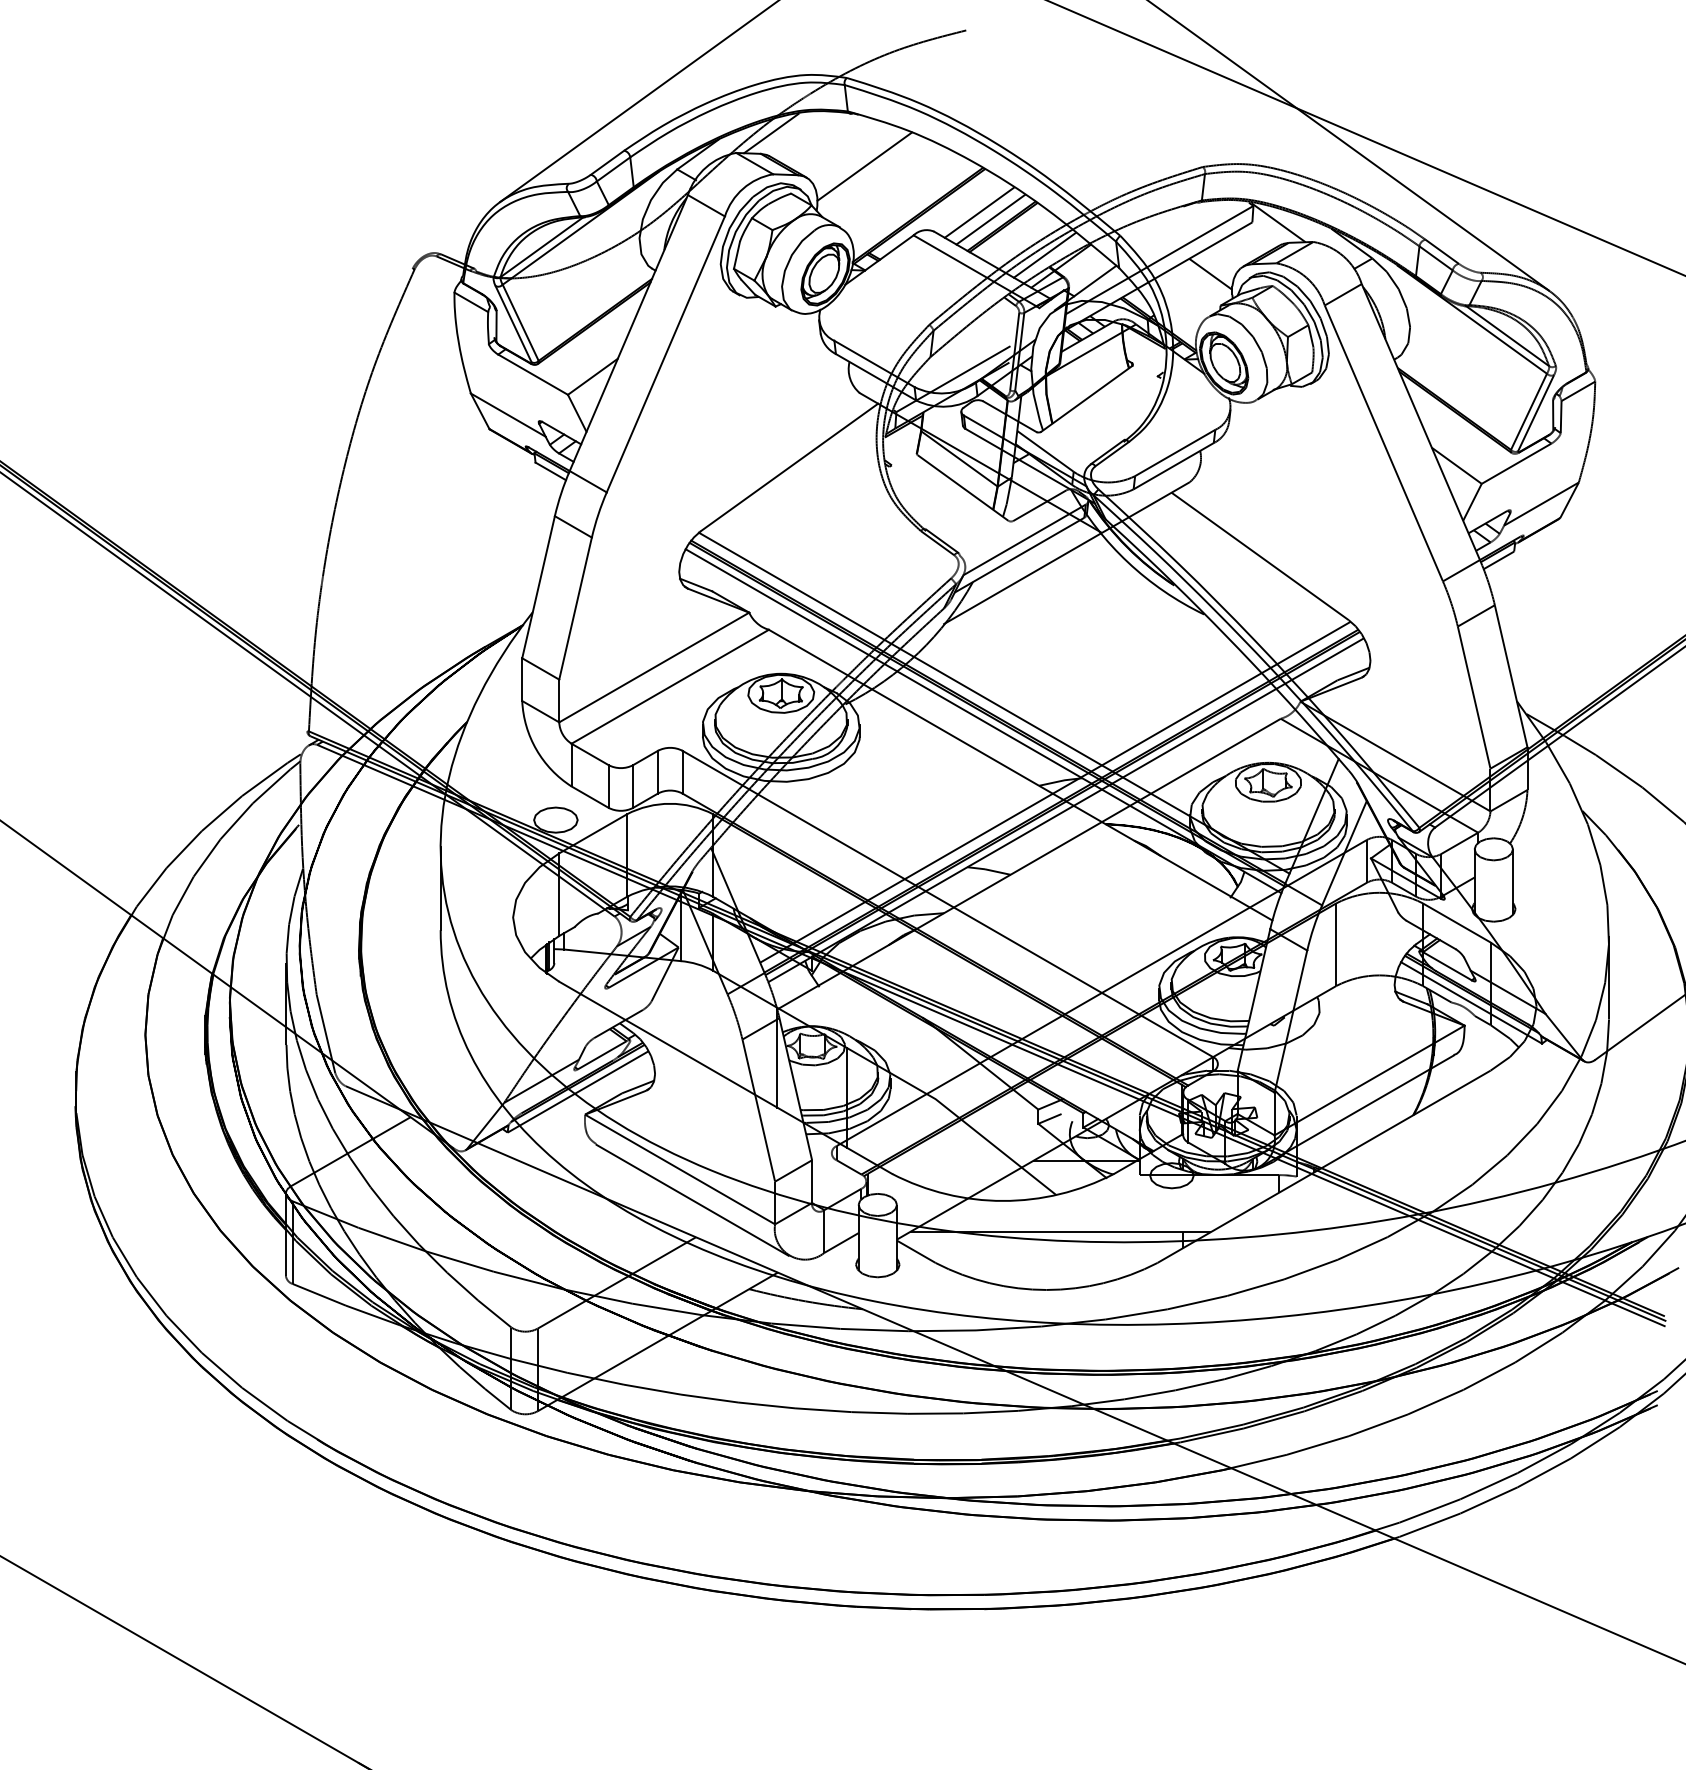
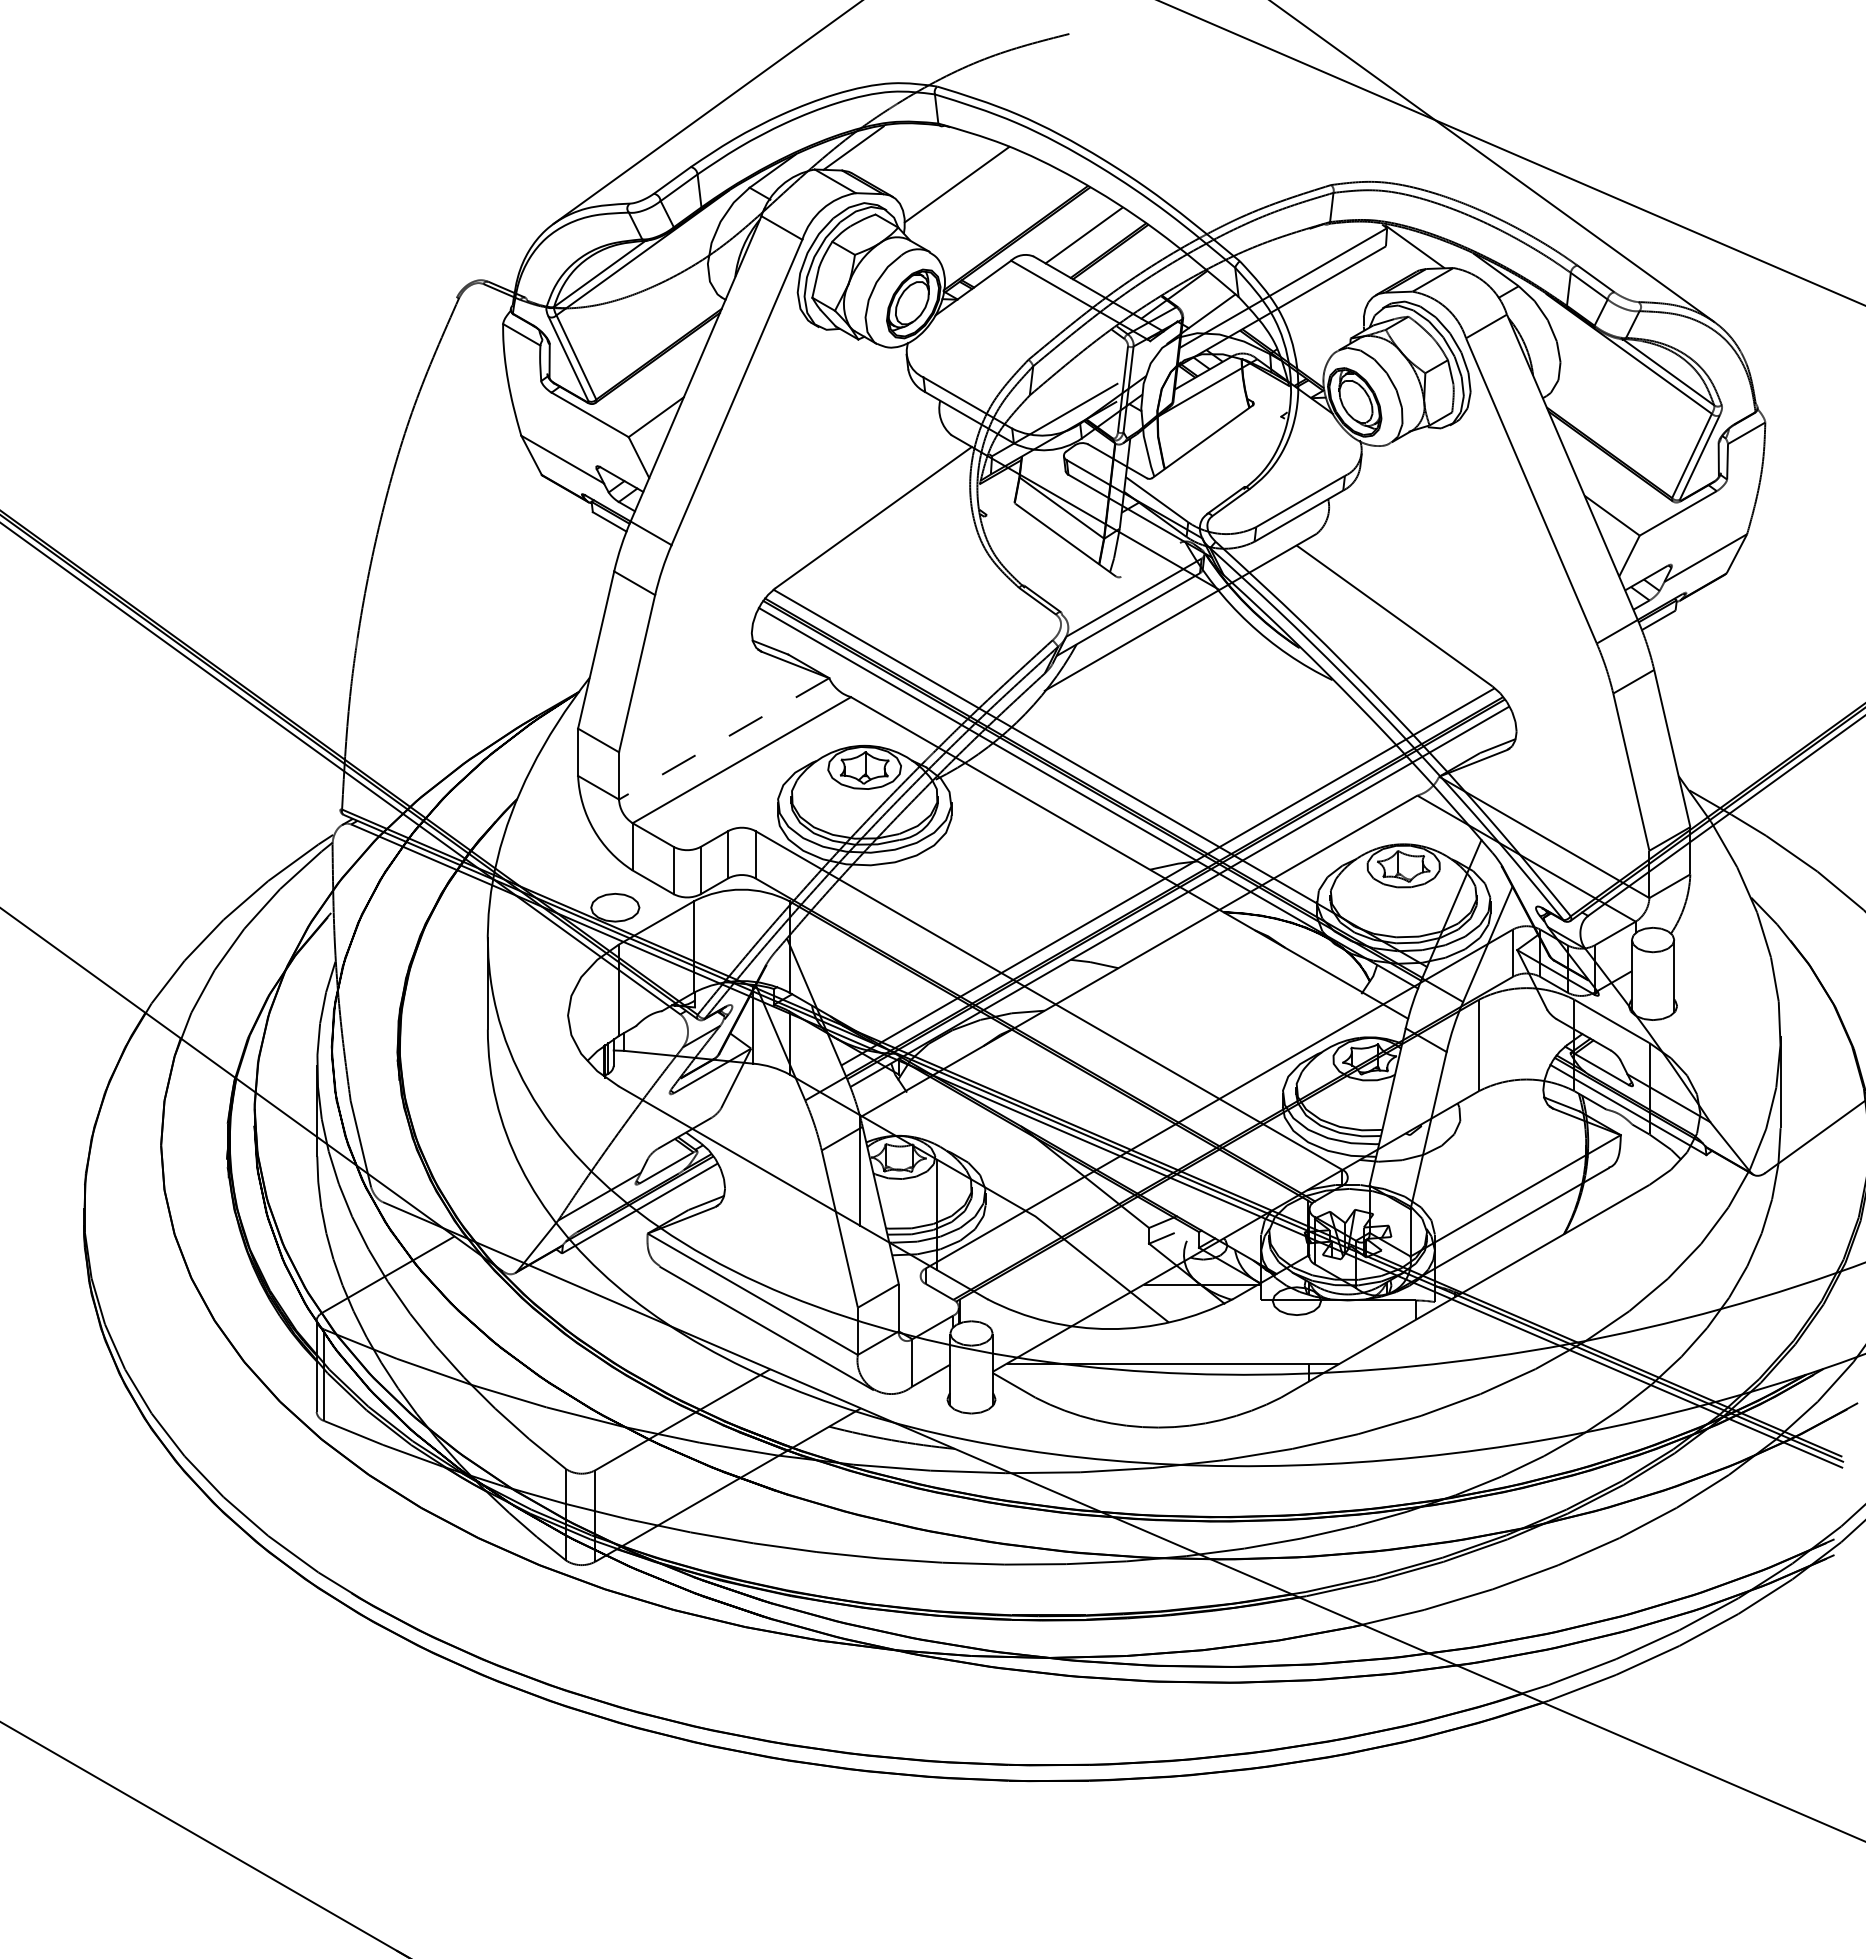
line: (990, 219) -> (1096, 243), removed
line: (1044, 255) -> (1156, 282), removed
line: (1210, 274) -> (1339, 303), removed
line: (1039, 505) -> (1150, 559), removed
line: (653, 668) -> (723, 739), solid -> dashed

